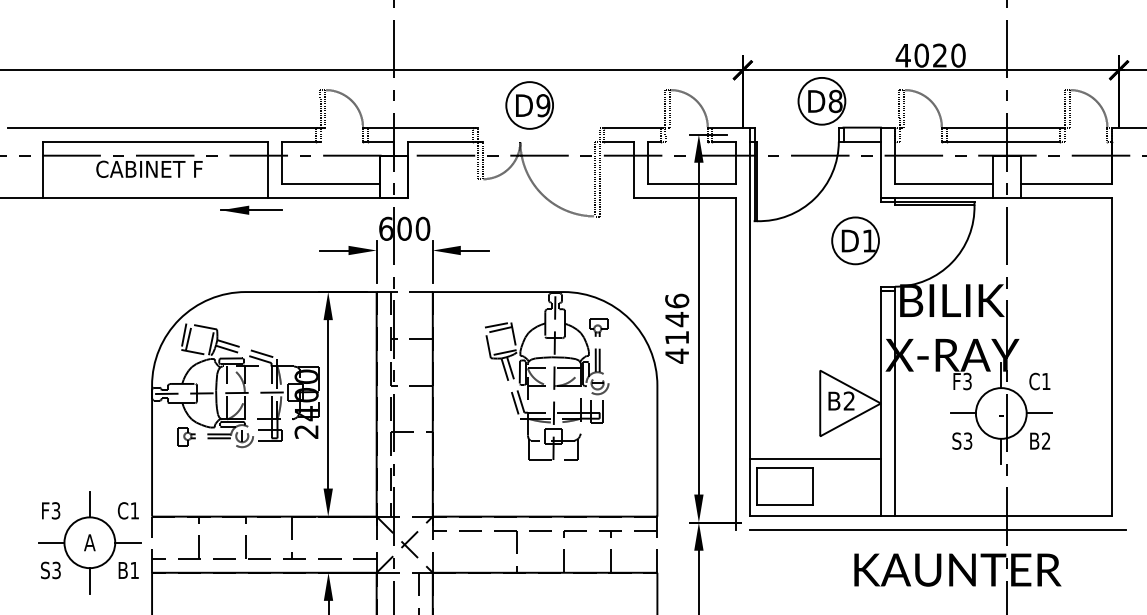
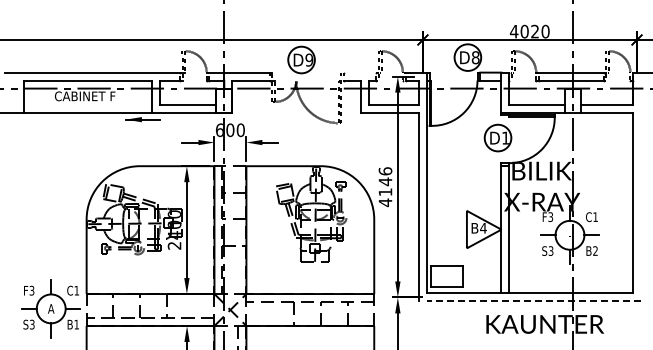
line: (633, 127) -> (360, 72), removed
part: (854, 239) -> (497, 137), moved
text: (849, 399) -> (483, 227), B2 -> B4
line: (814, 459) -> (463, 261), removed
line: (937, 529) -> (533, 301), solid -> dashed

